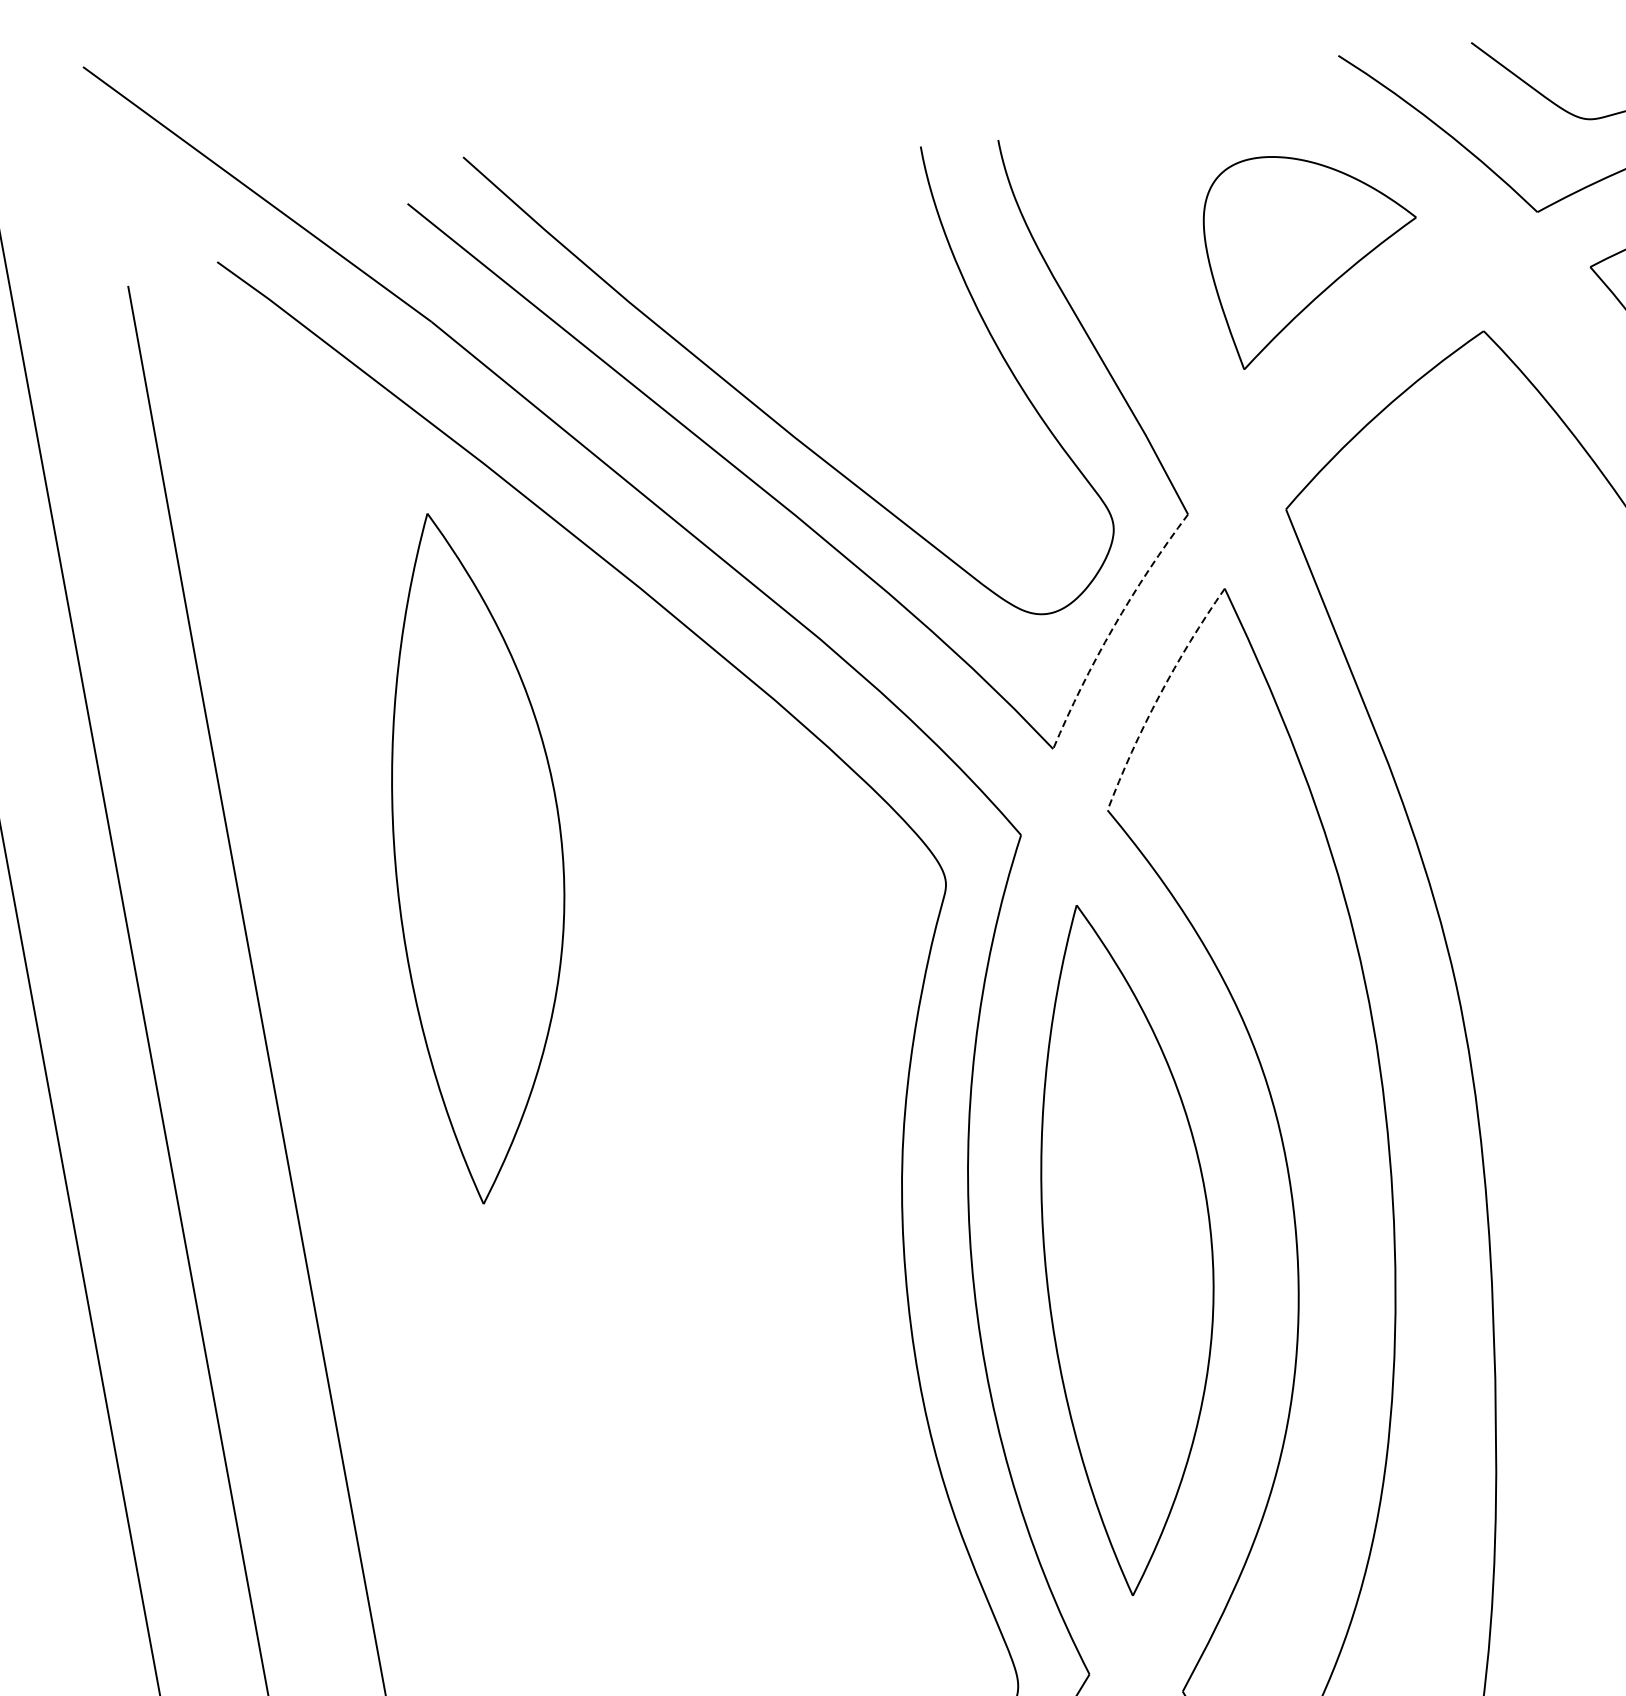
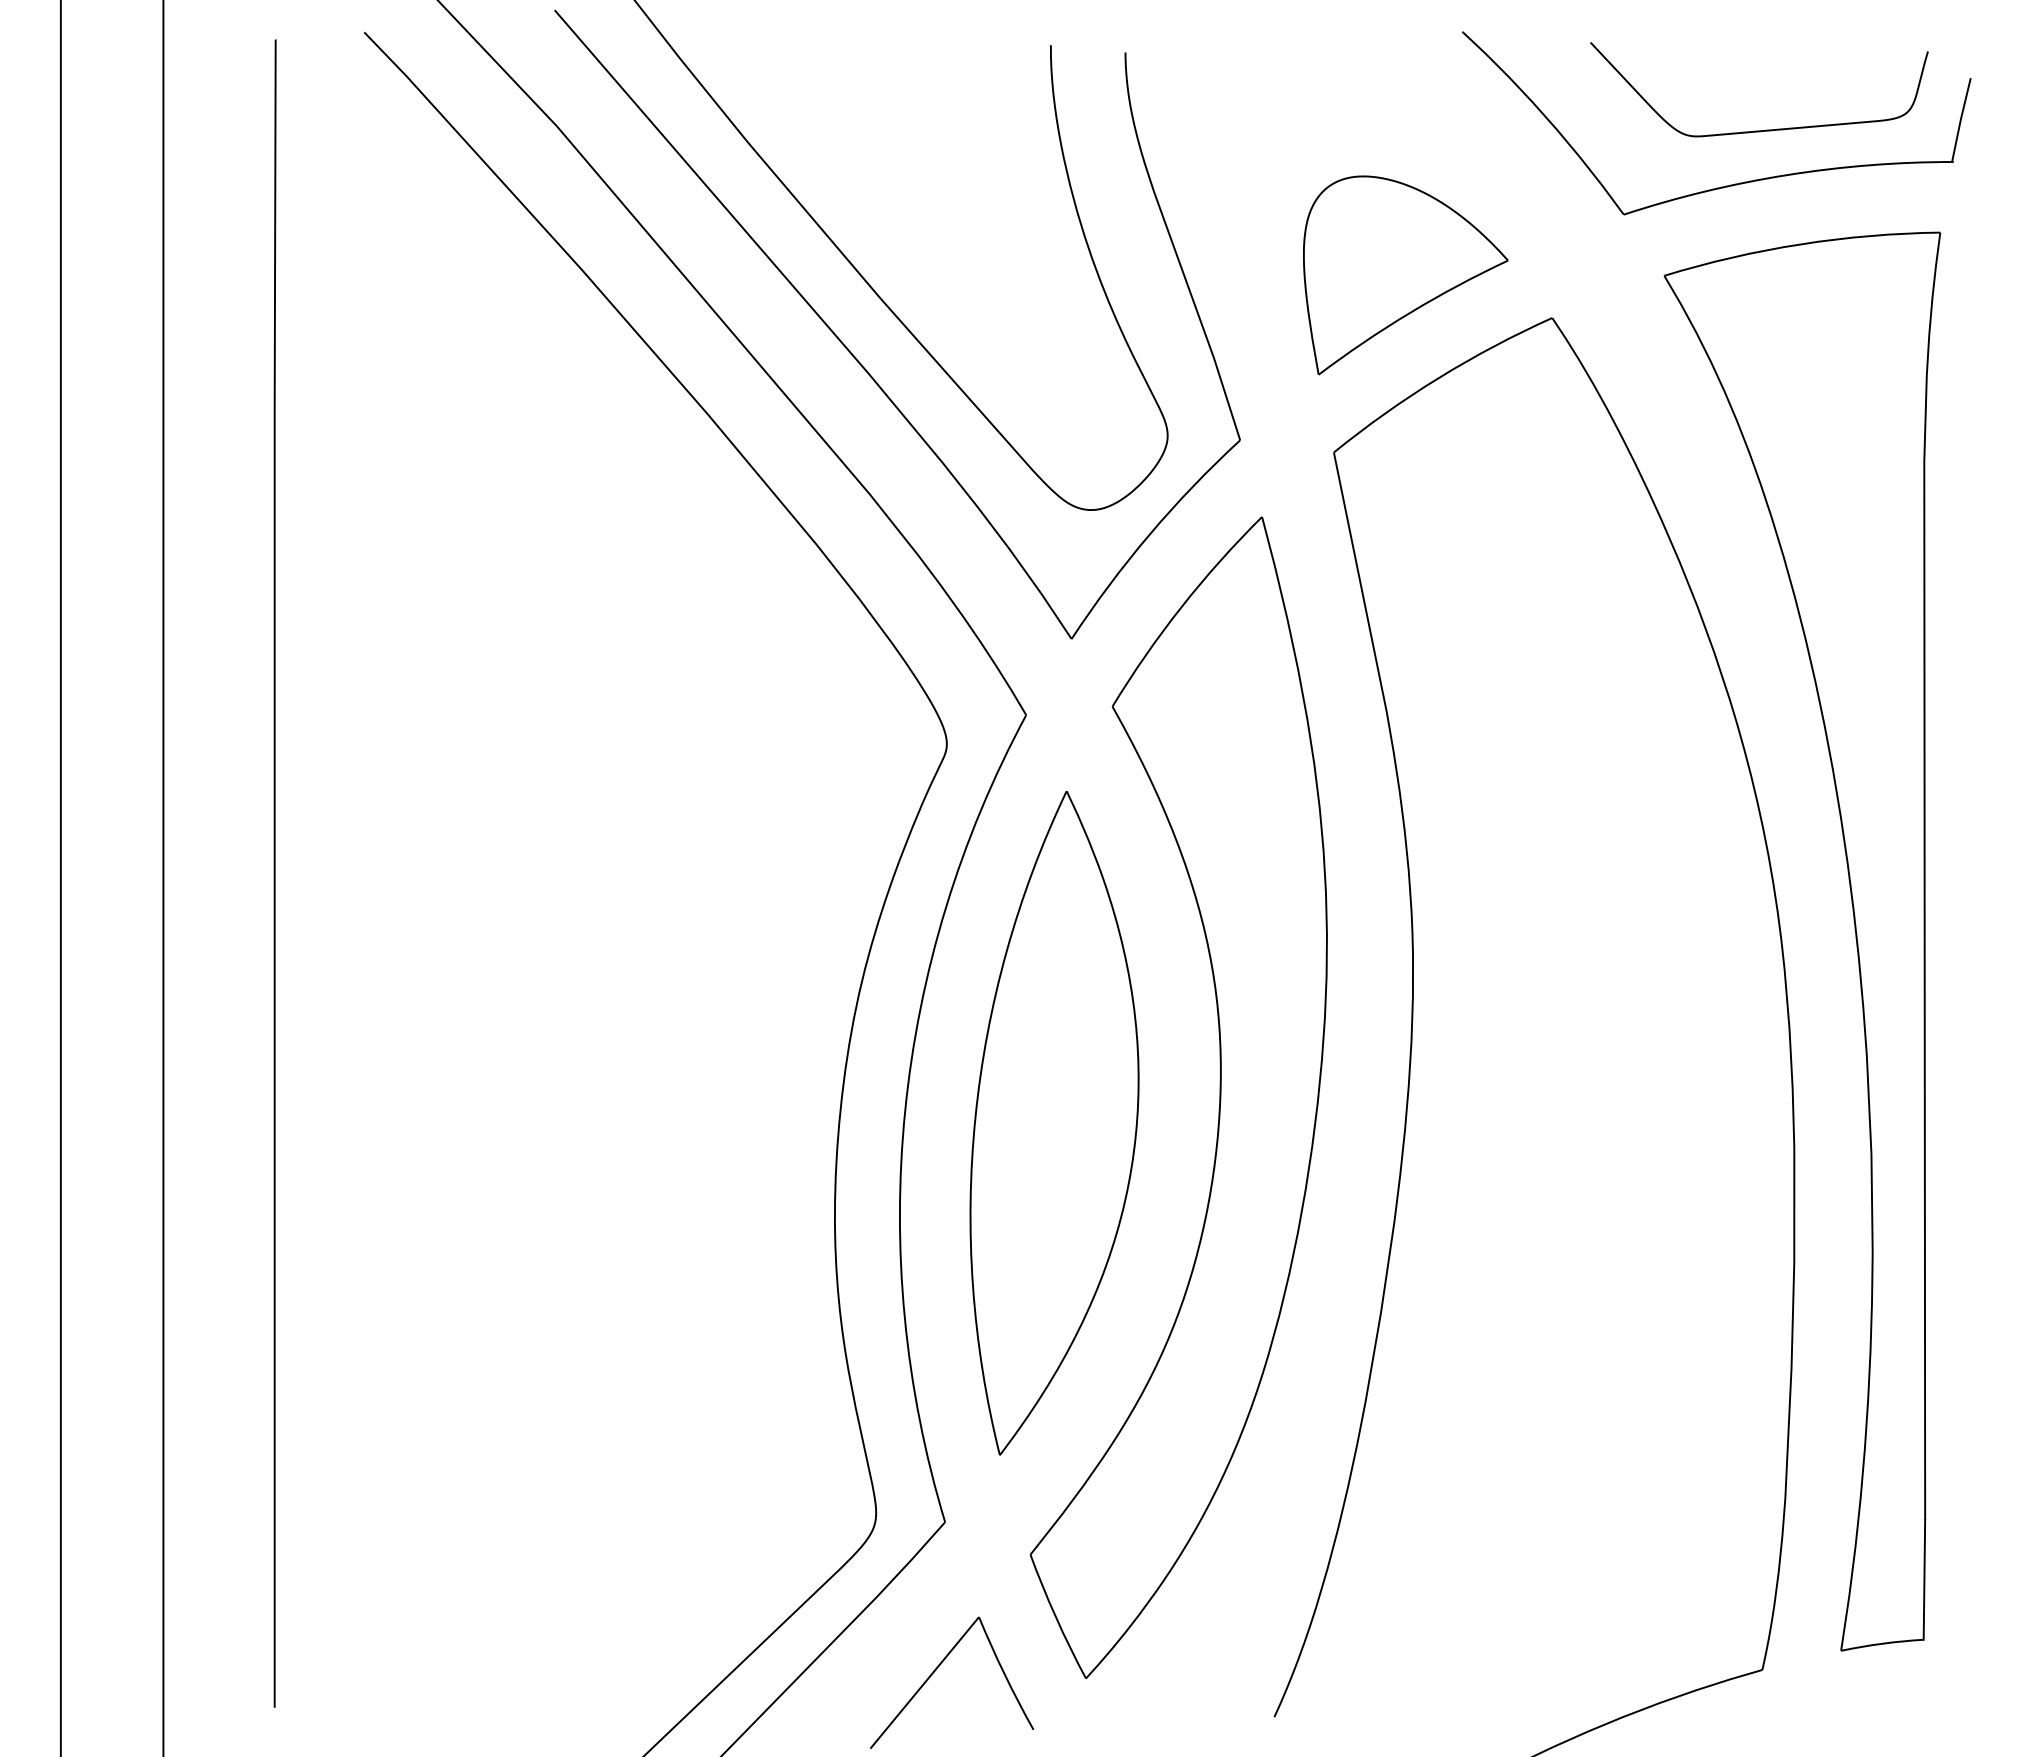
part: (1314, 251) -> (1405, 275), moved
arc: (1113, 627) -> (1149, 534), dashed -> solid
arc: (1159, 696) -> (1181, 607), dashed -> solid
part: (477, 855) -> (507, 639), removed

